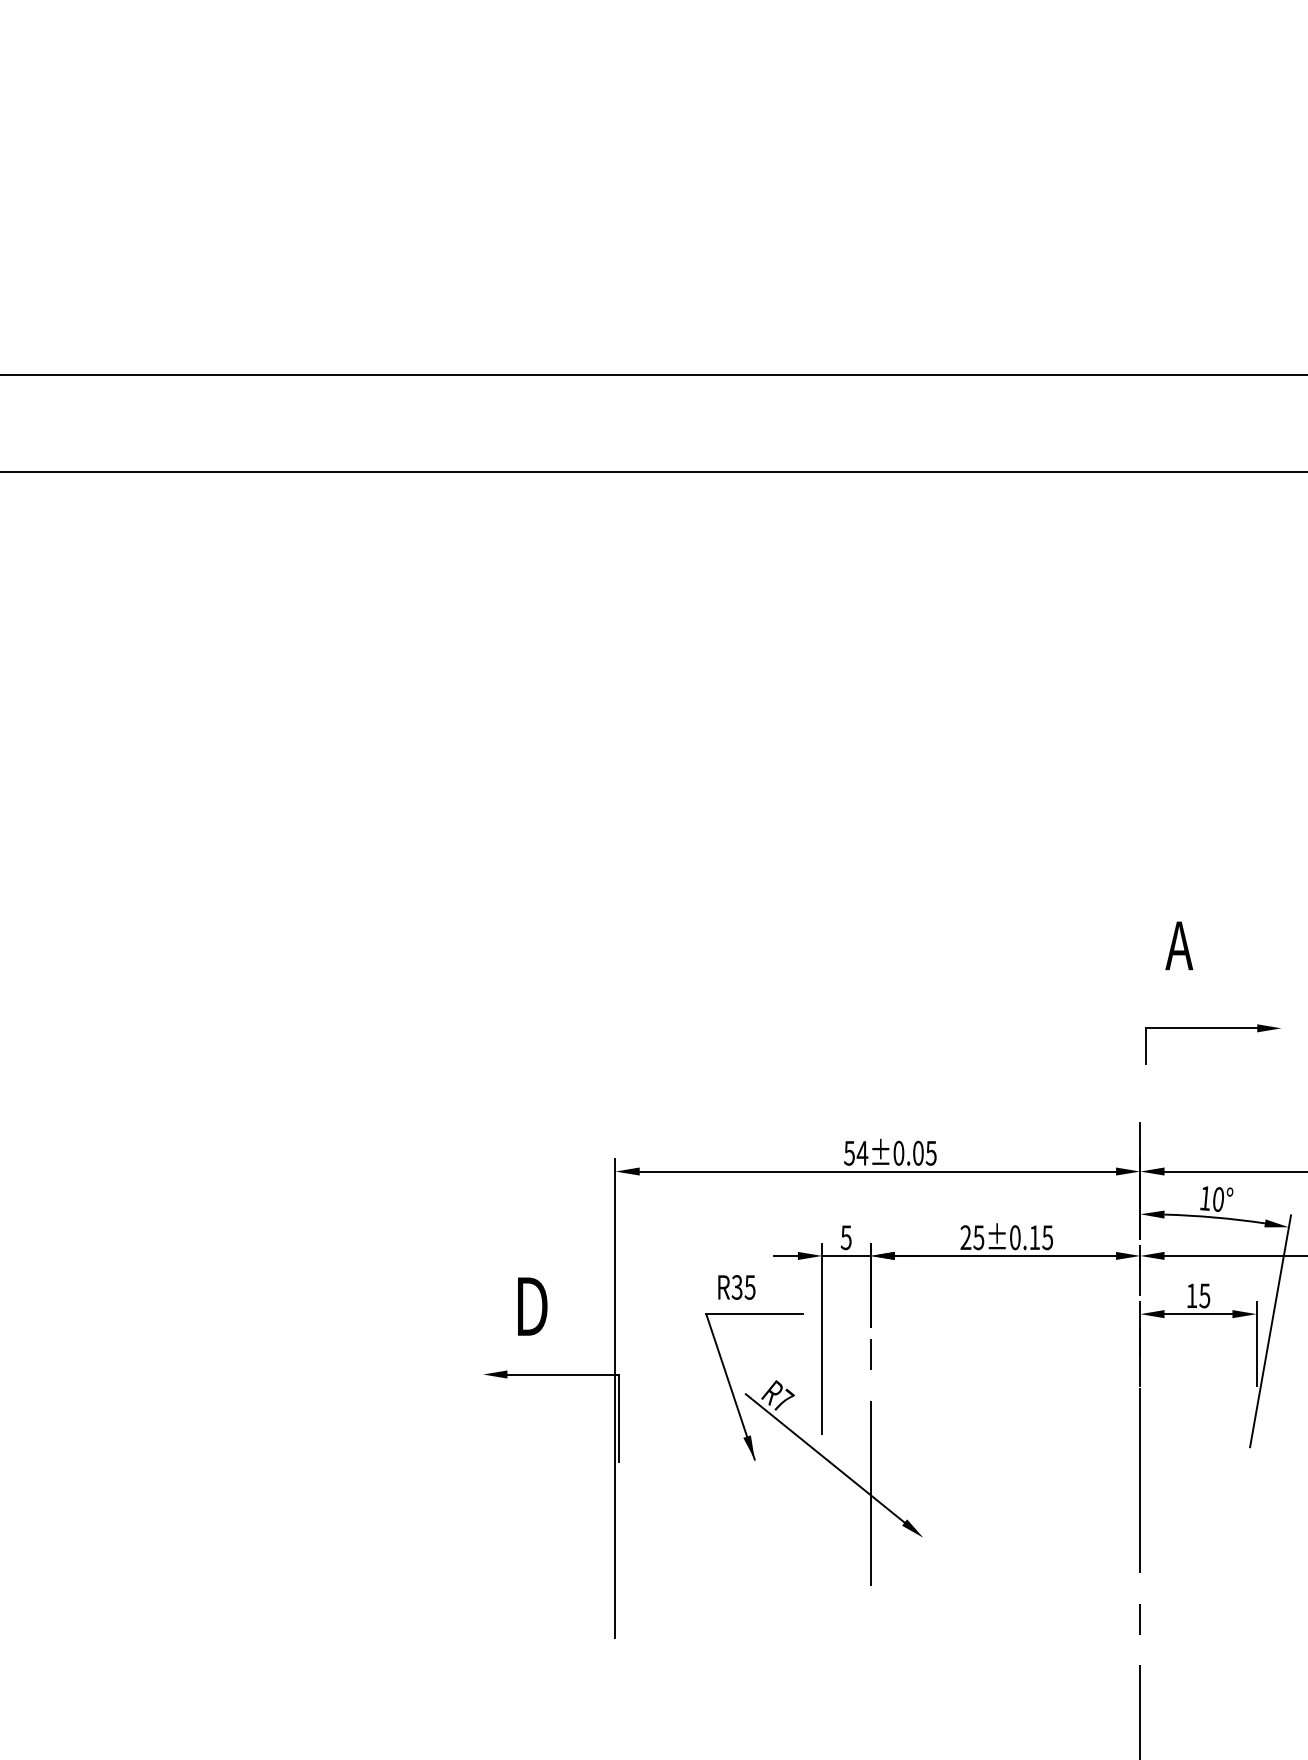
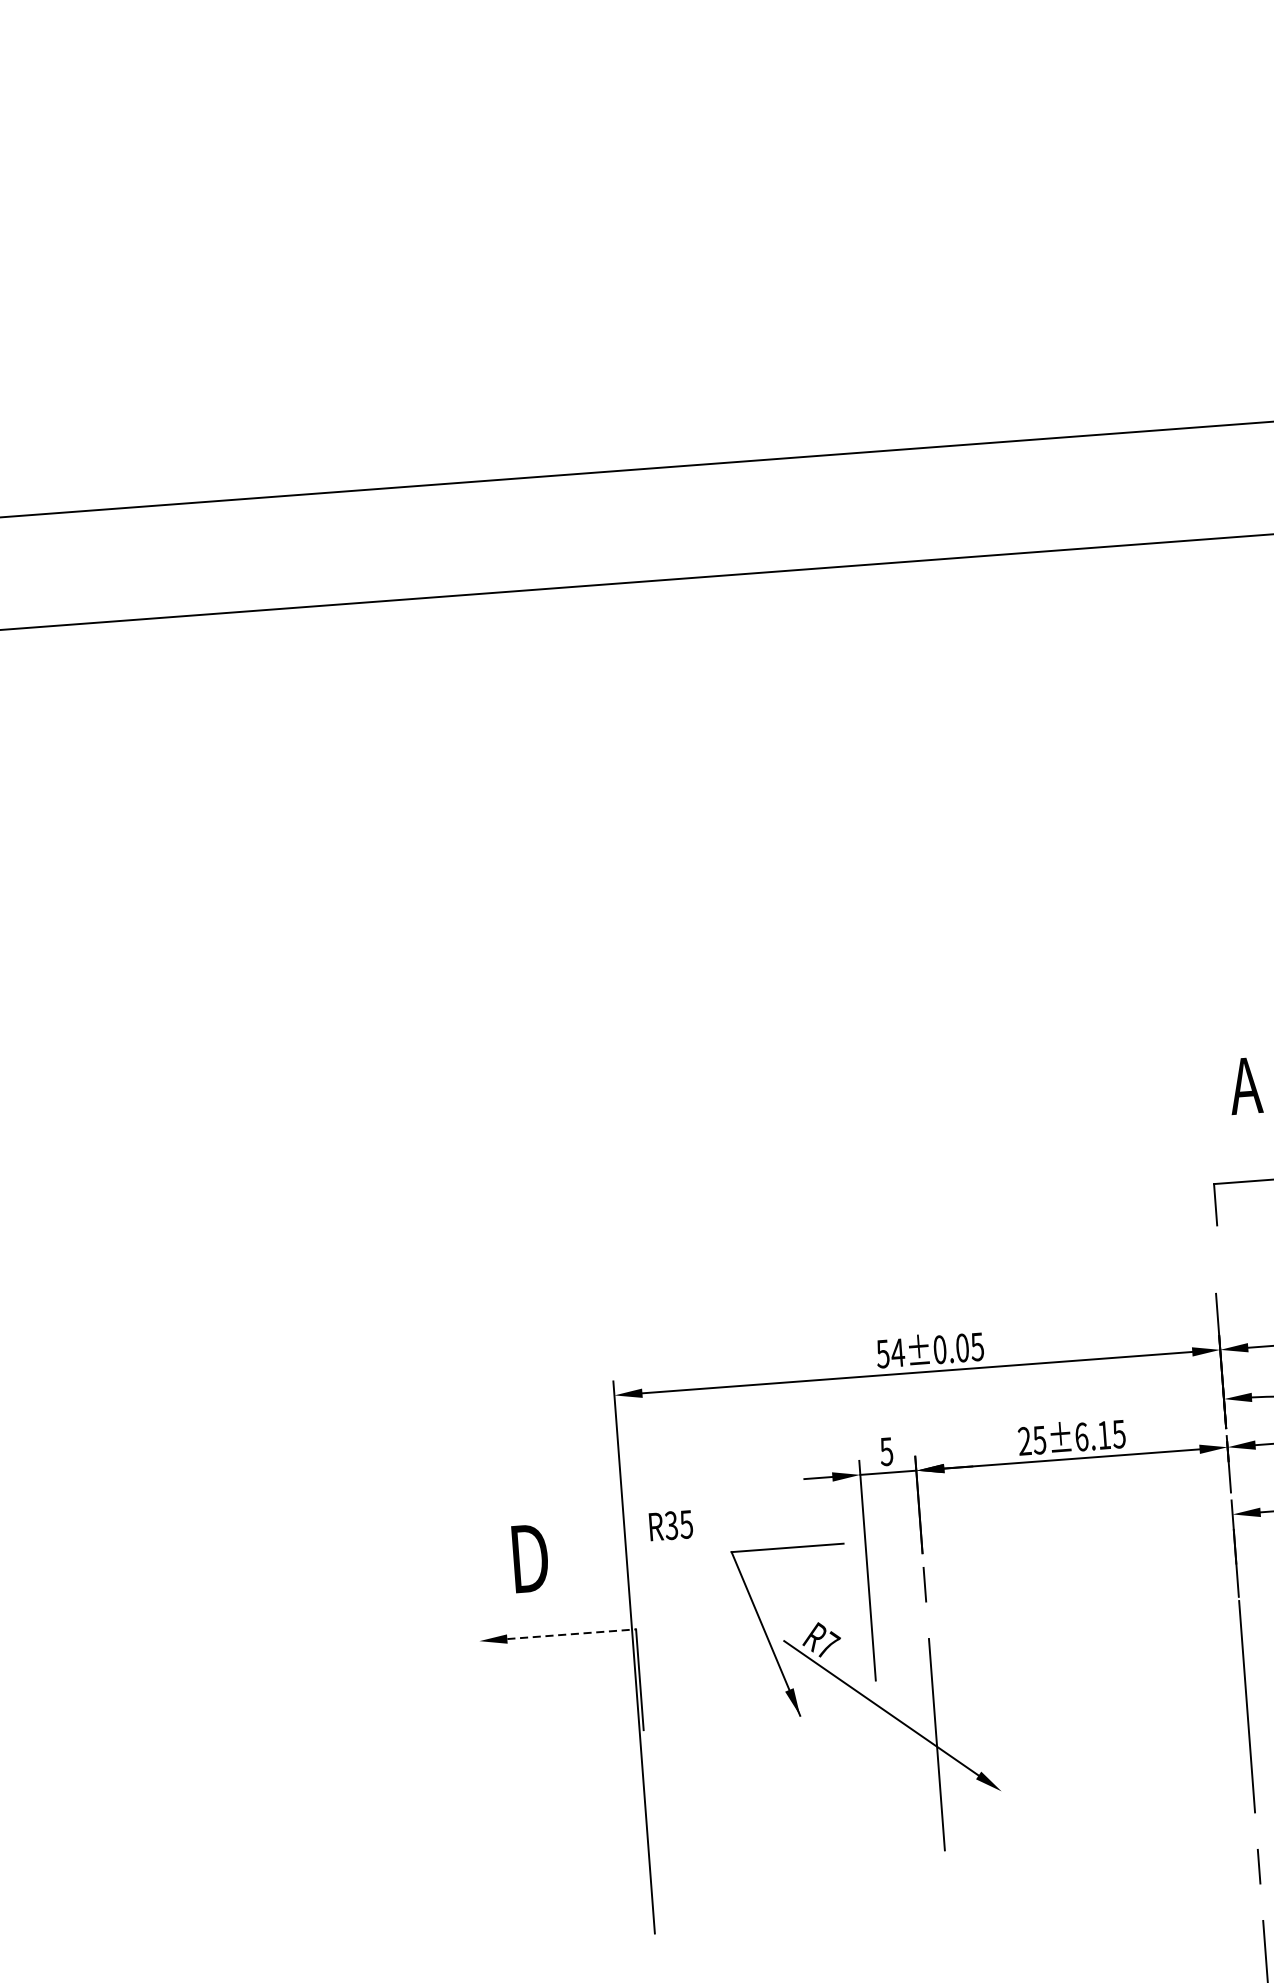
text: (1015, 1237) -> (1081, 1436), 25±0. -> 25±6.
text: (736, 1287) -> (670, 1525), moved
line: (563, 1374) -> (572, 1634), solid -> dashed

